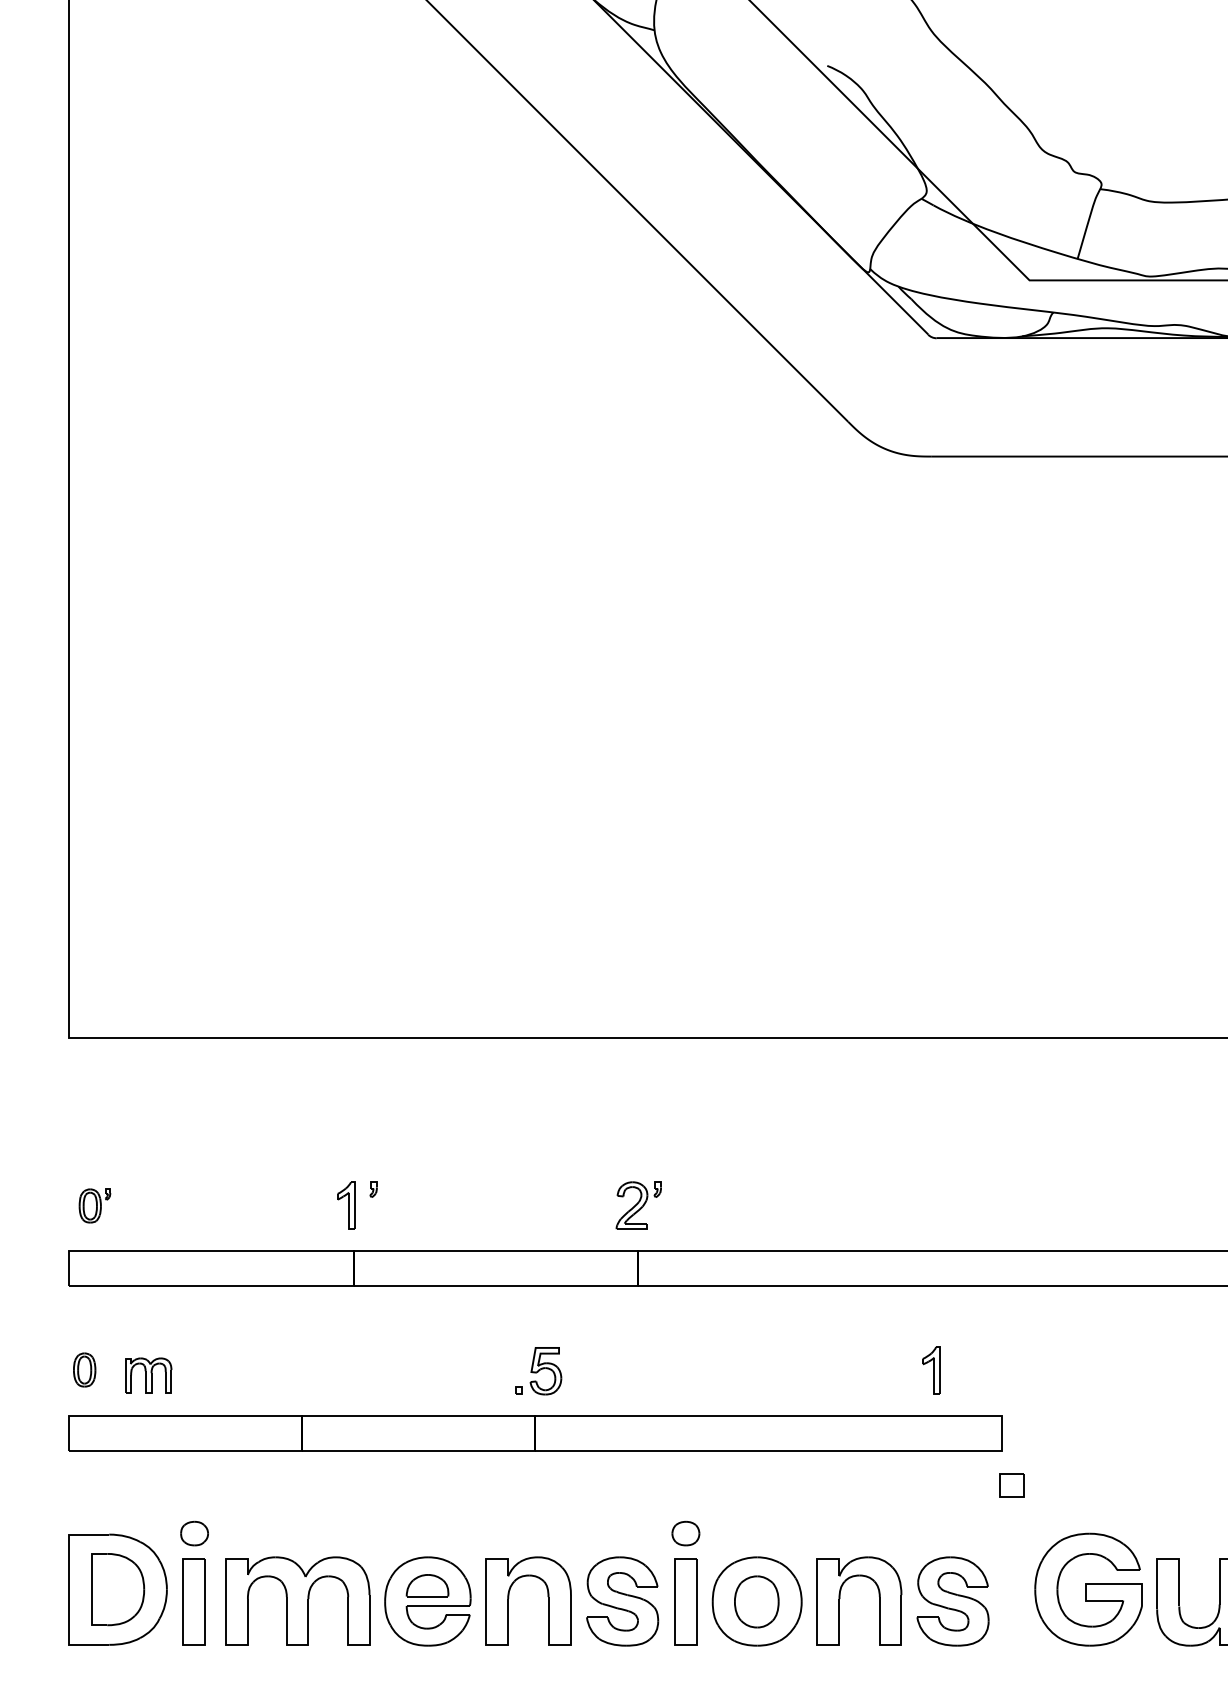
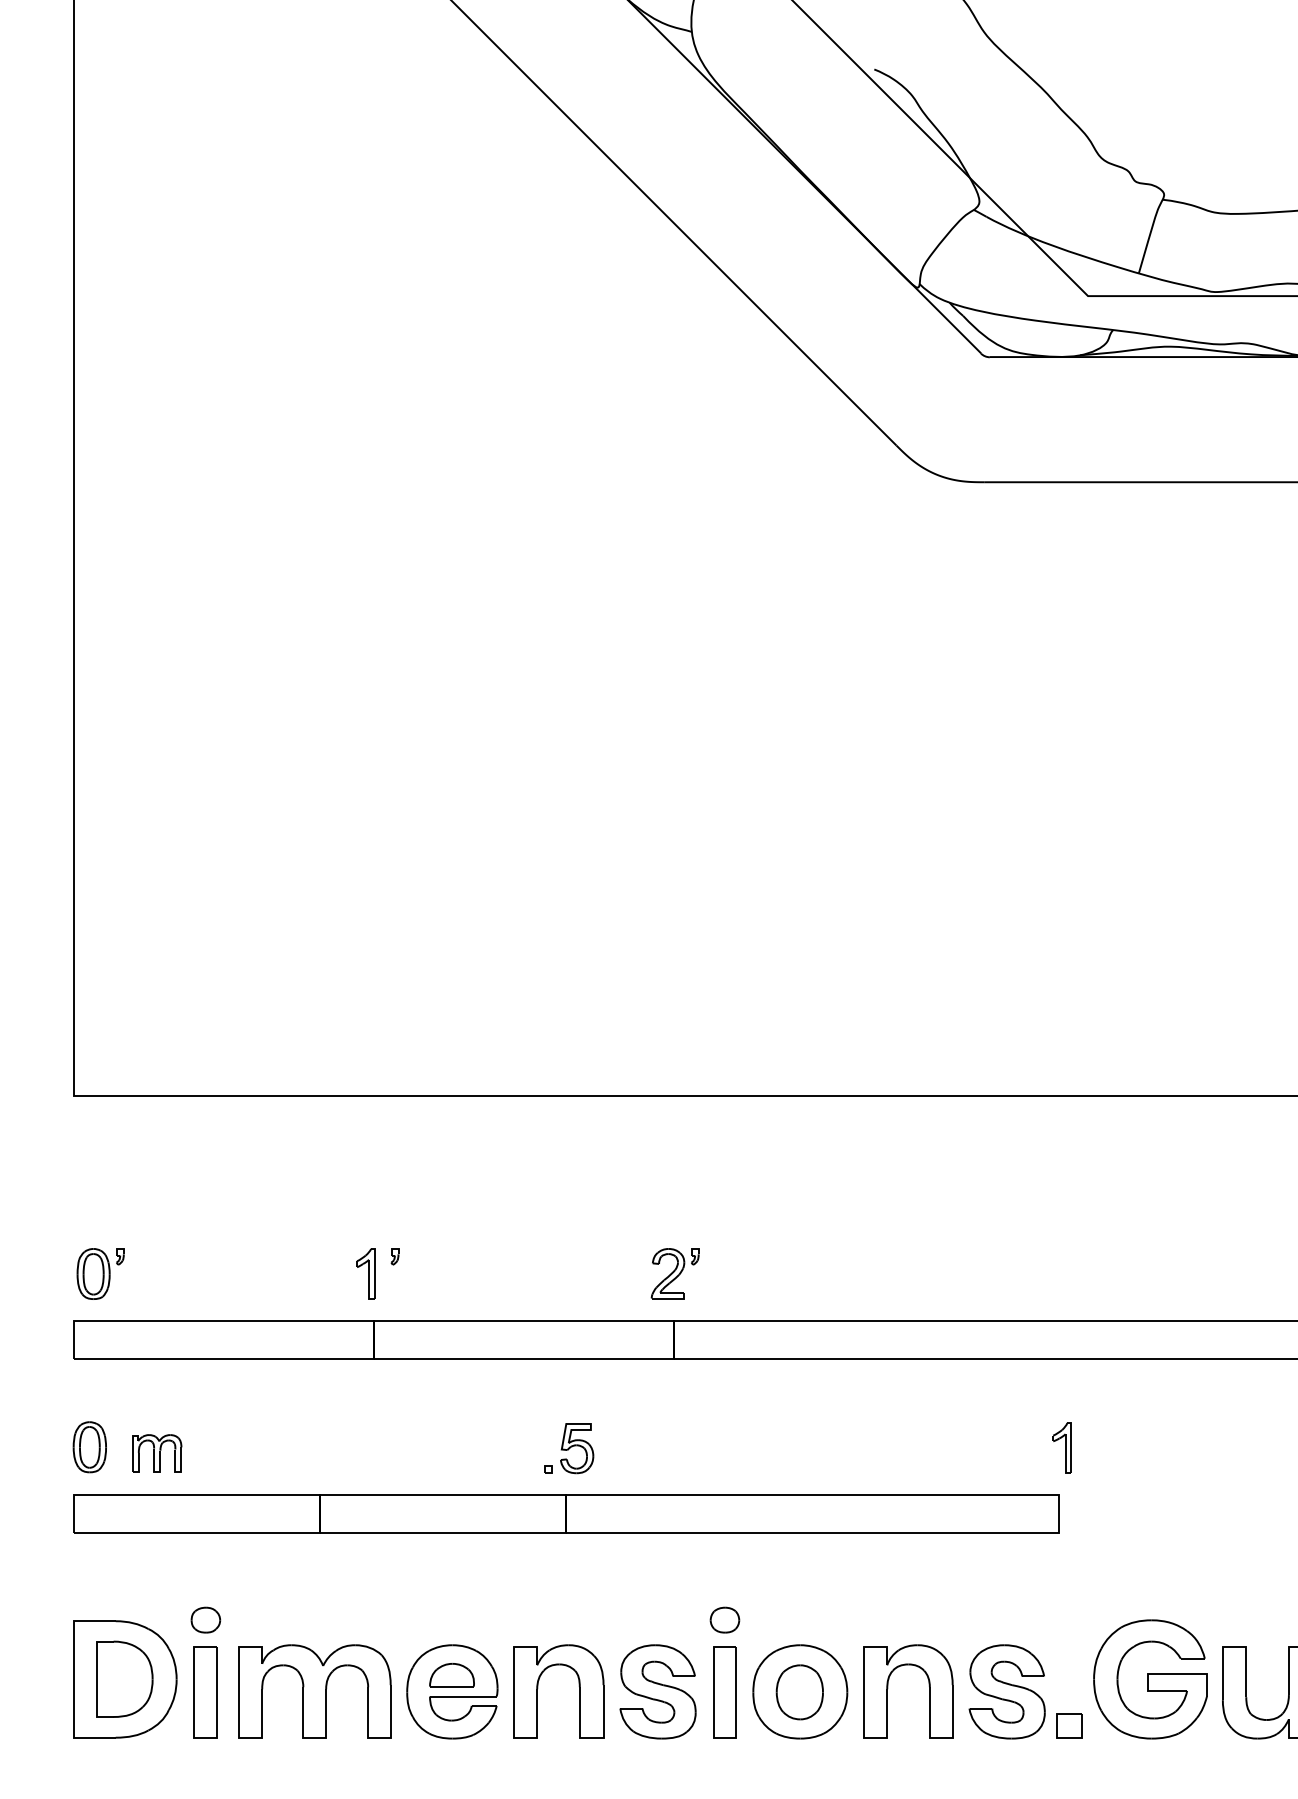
part: (94, 1205) -> (100, 1273), size x1.43
part: (84, 1370) -> (89, 1447), size x1.43
part: (930, 1370) -> (1061, 1447), moved
part: (1012, 1485) -> (1069, 1725), moved

